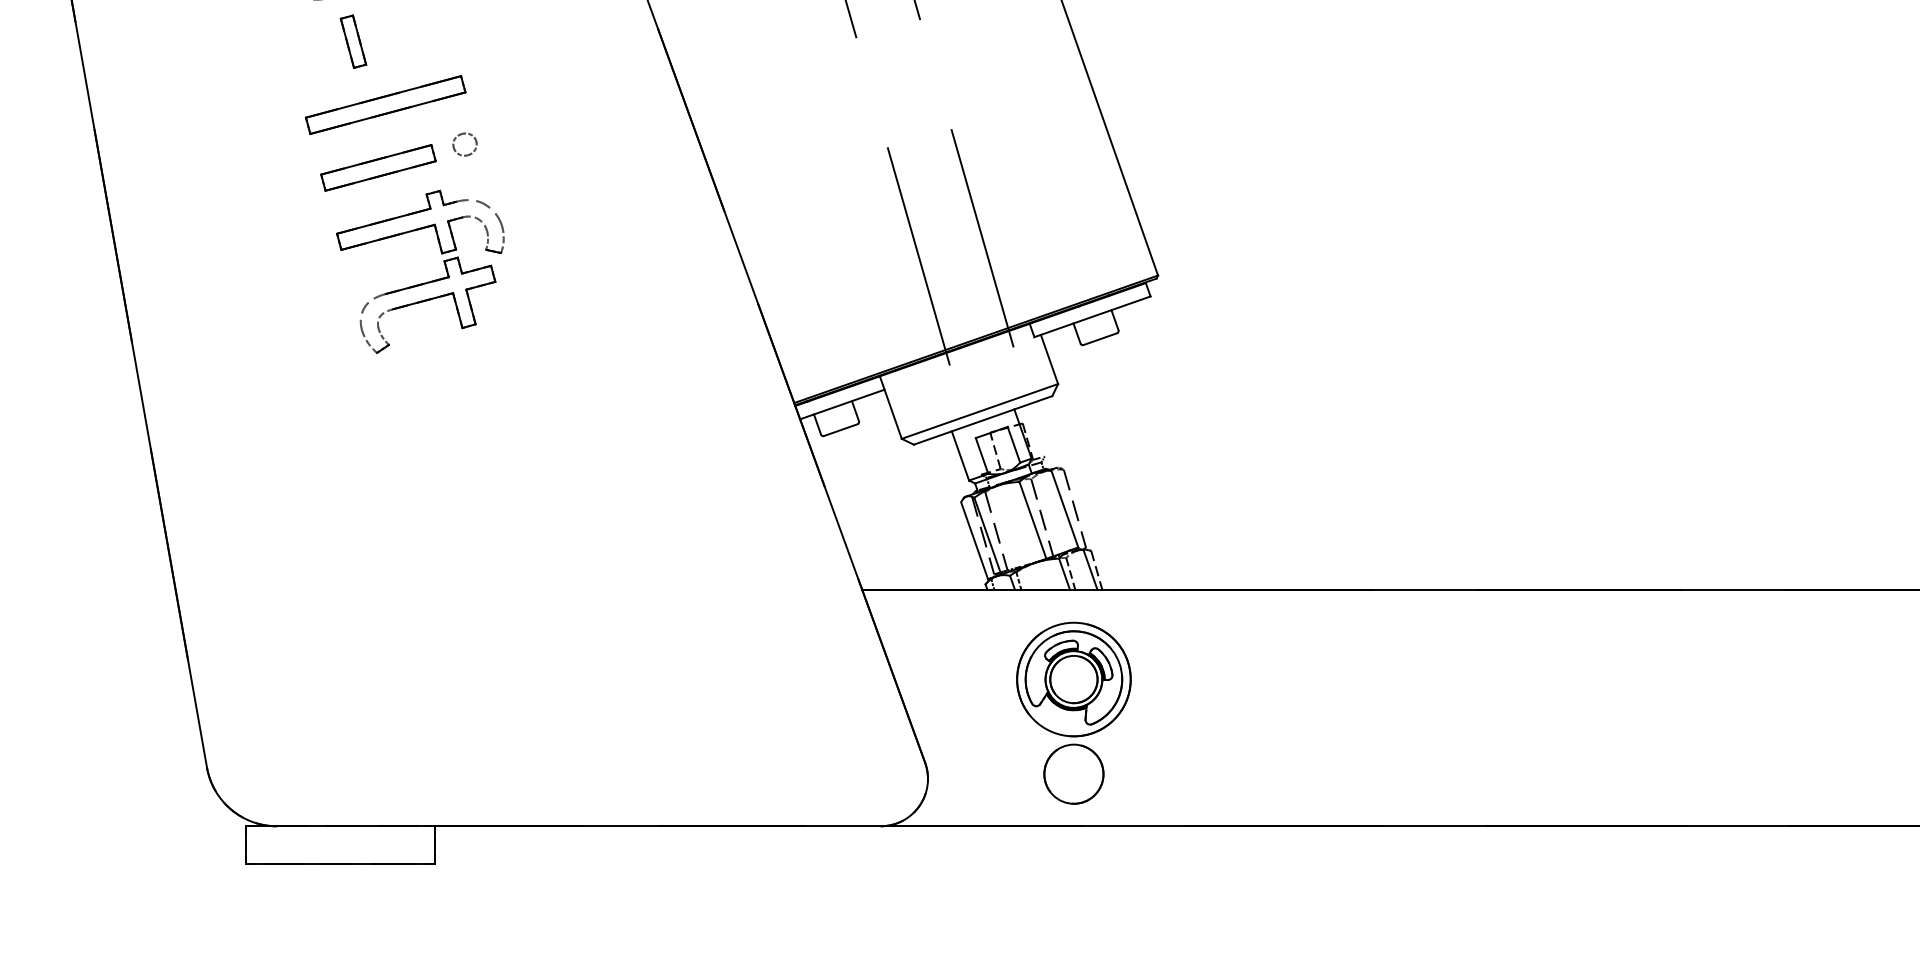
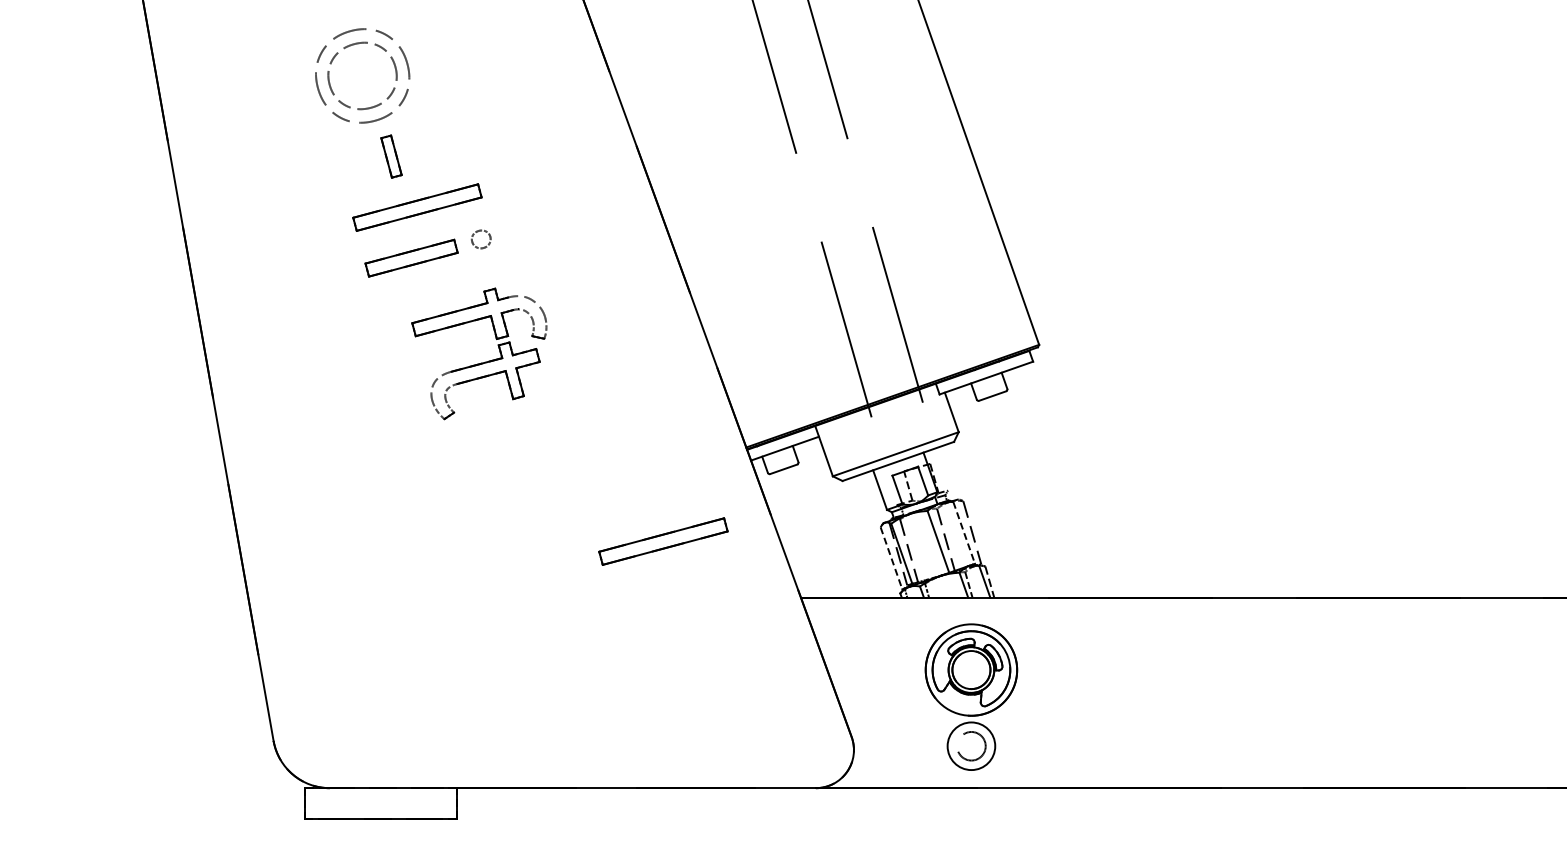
part: (423, 282) -> (481, 362), moved
line: (1065, 508) -> (964, 532), solid -> dashed
part: (691, 519) -> (663, 541), added
line: (974, 540) -> (891, 558), solid -> dashed
circle: (1074, 774) -> (971, 746), size x0.6

